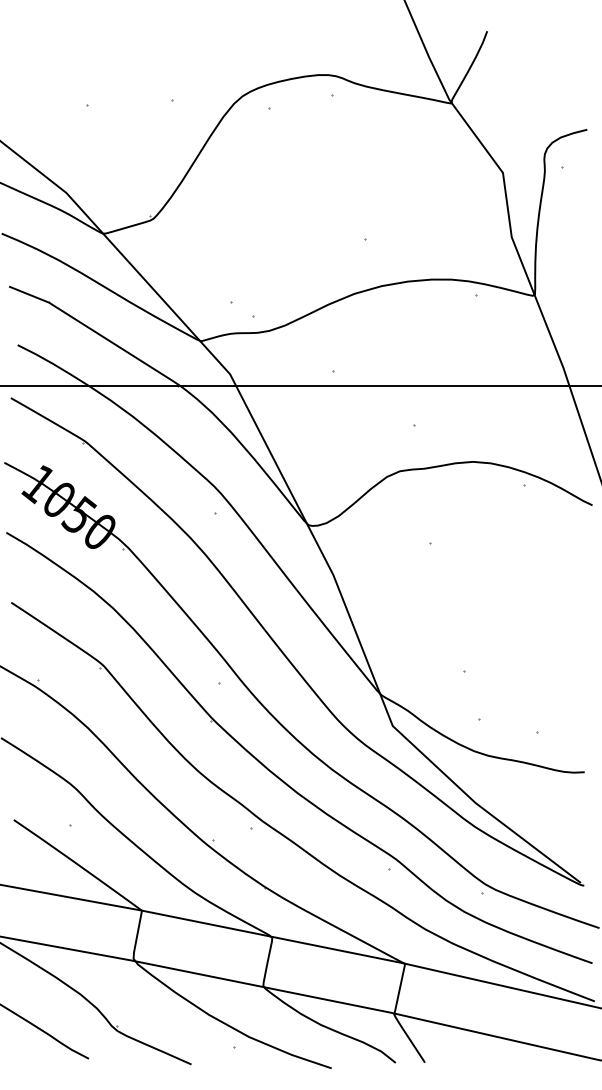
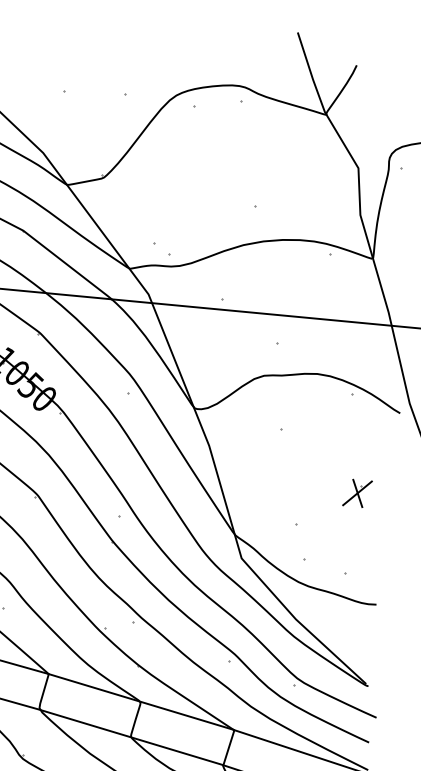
part: (543, 621) -> (357, 493), added

